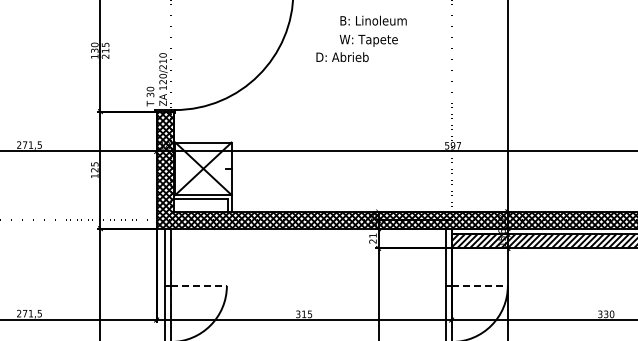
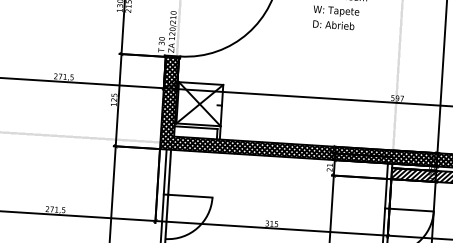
text: (342, 56) -> (333, 24), moved
line: (199, 285) -> (190, 195), dashed -> solid
line: (480, 285) -> (412, 209), dashed -> solid

